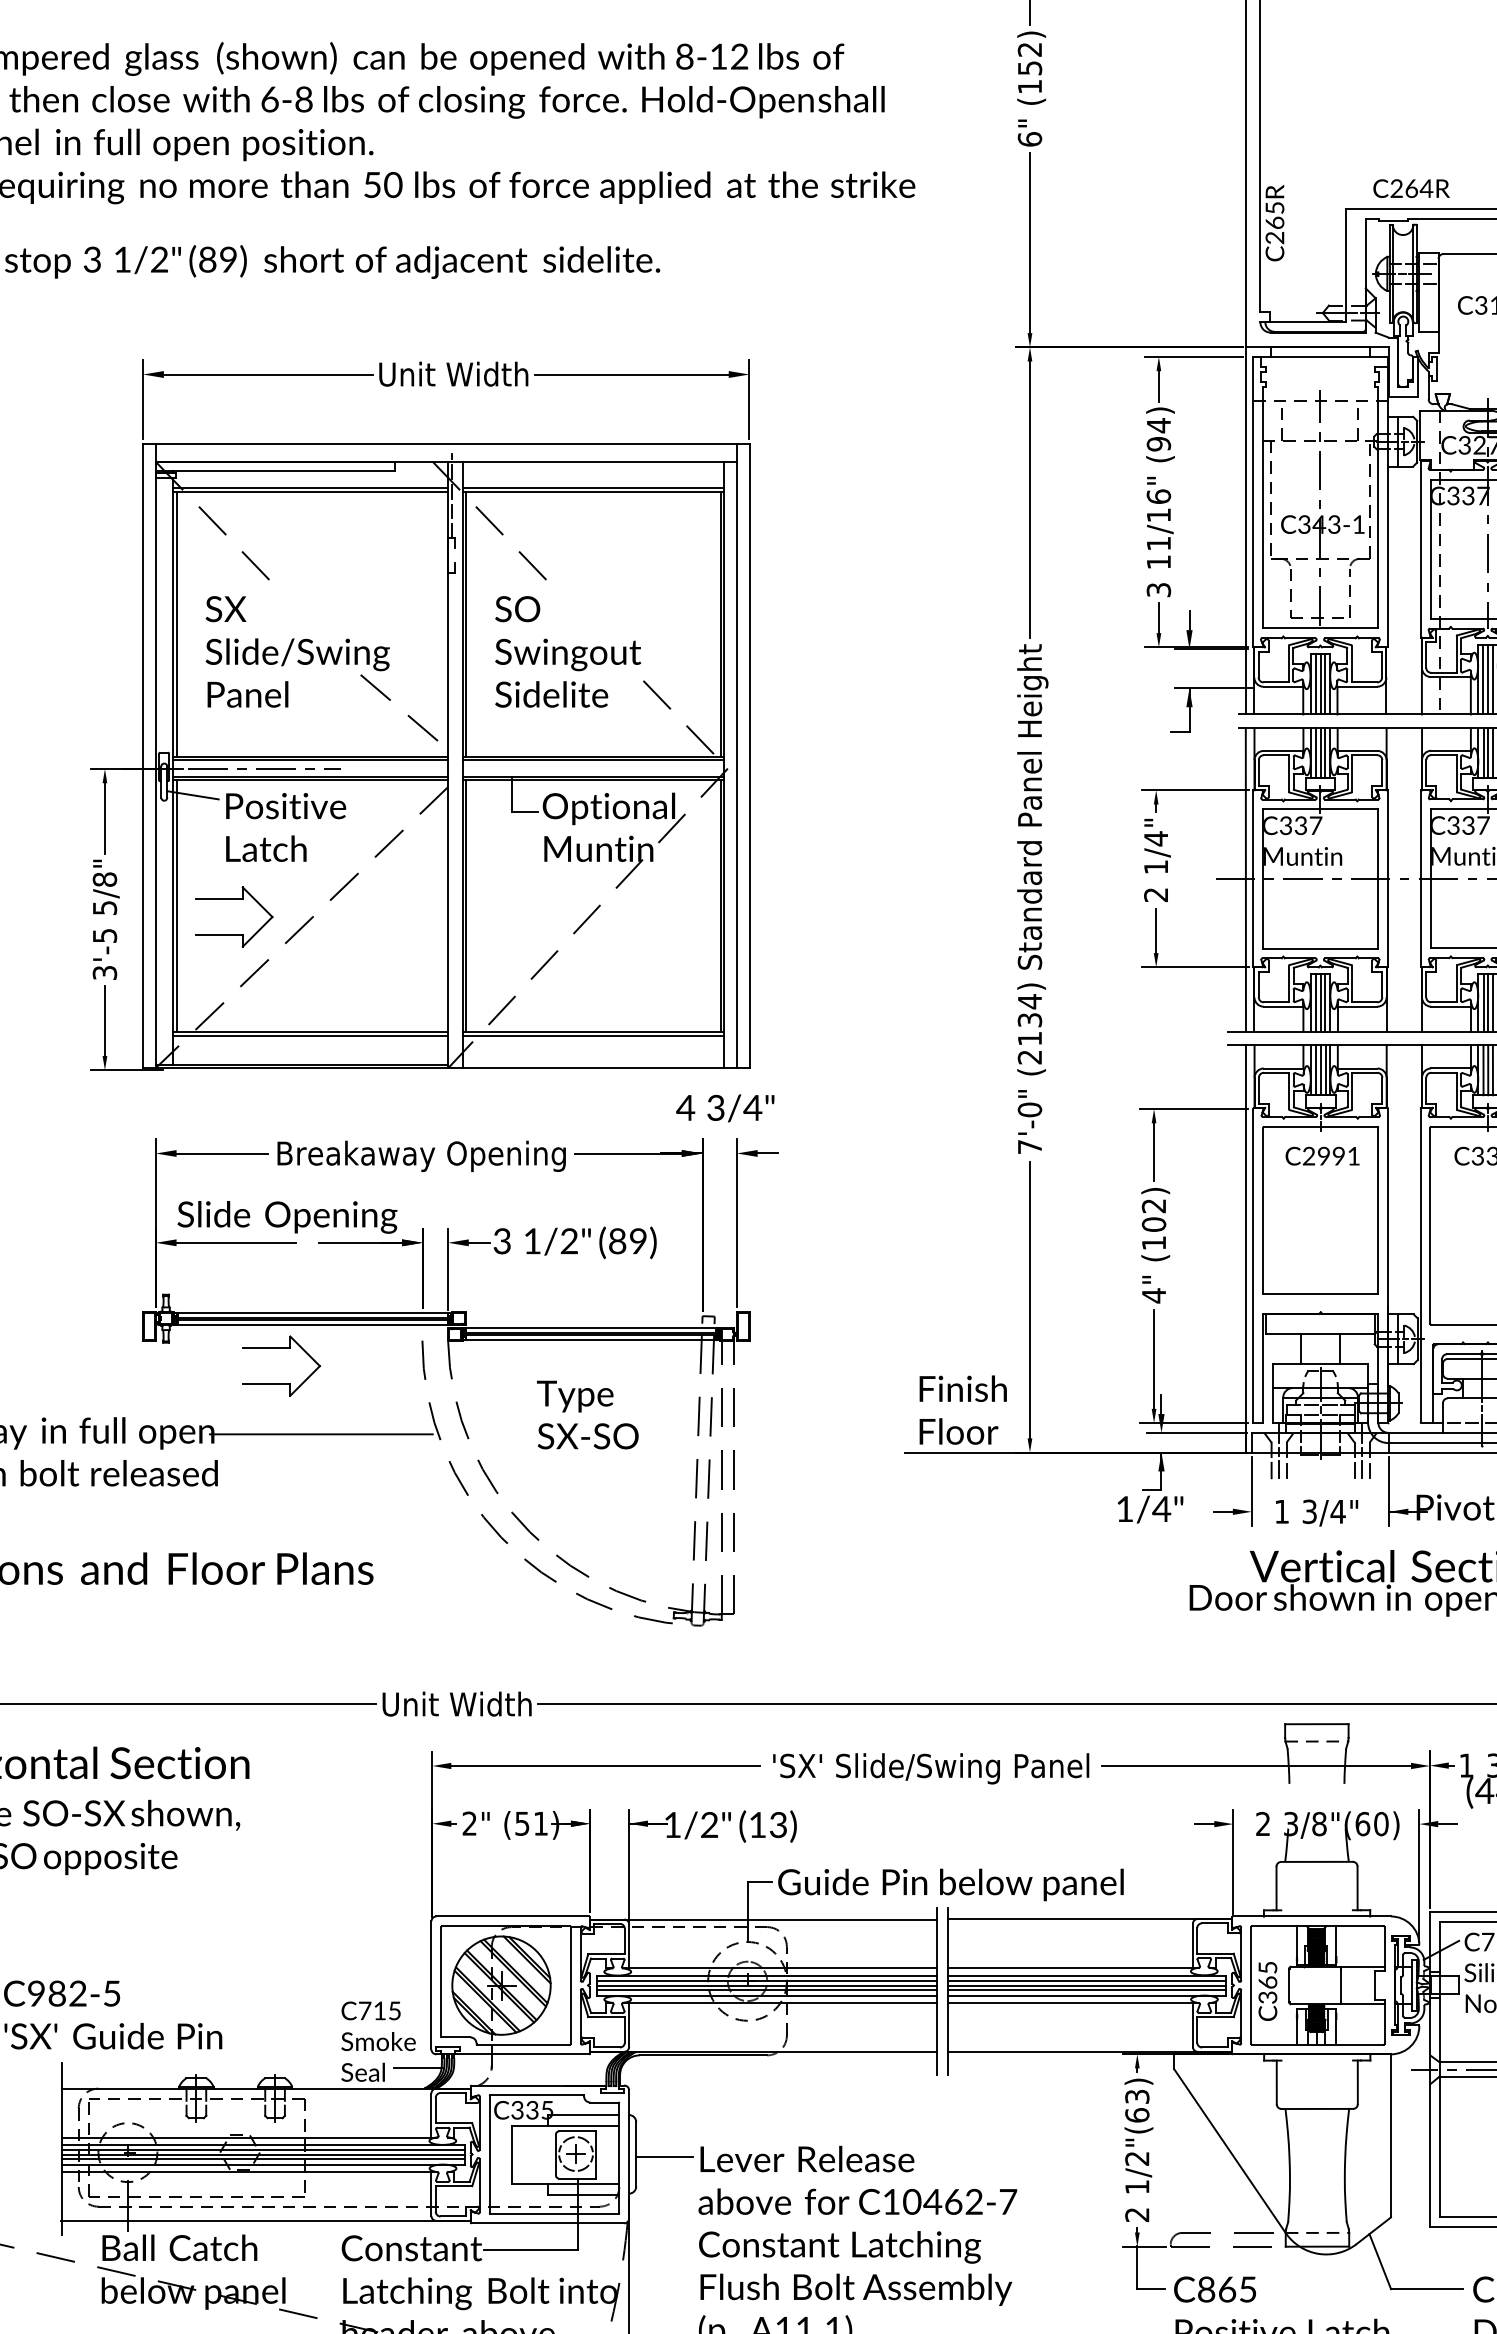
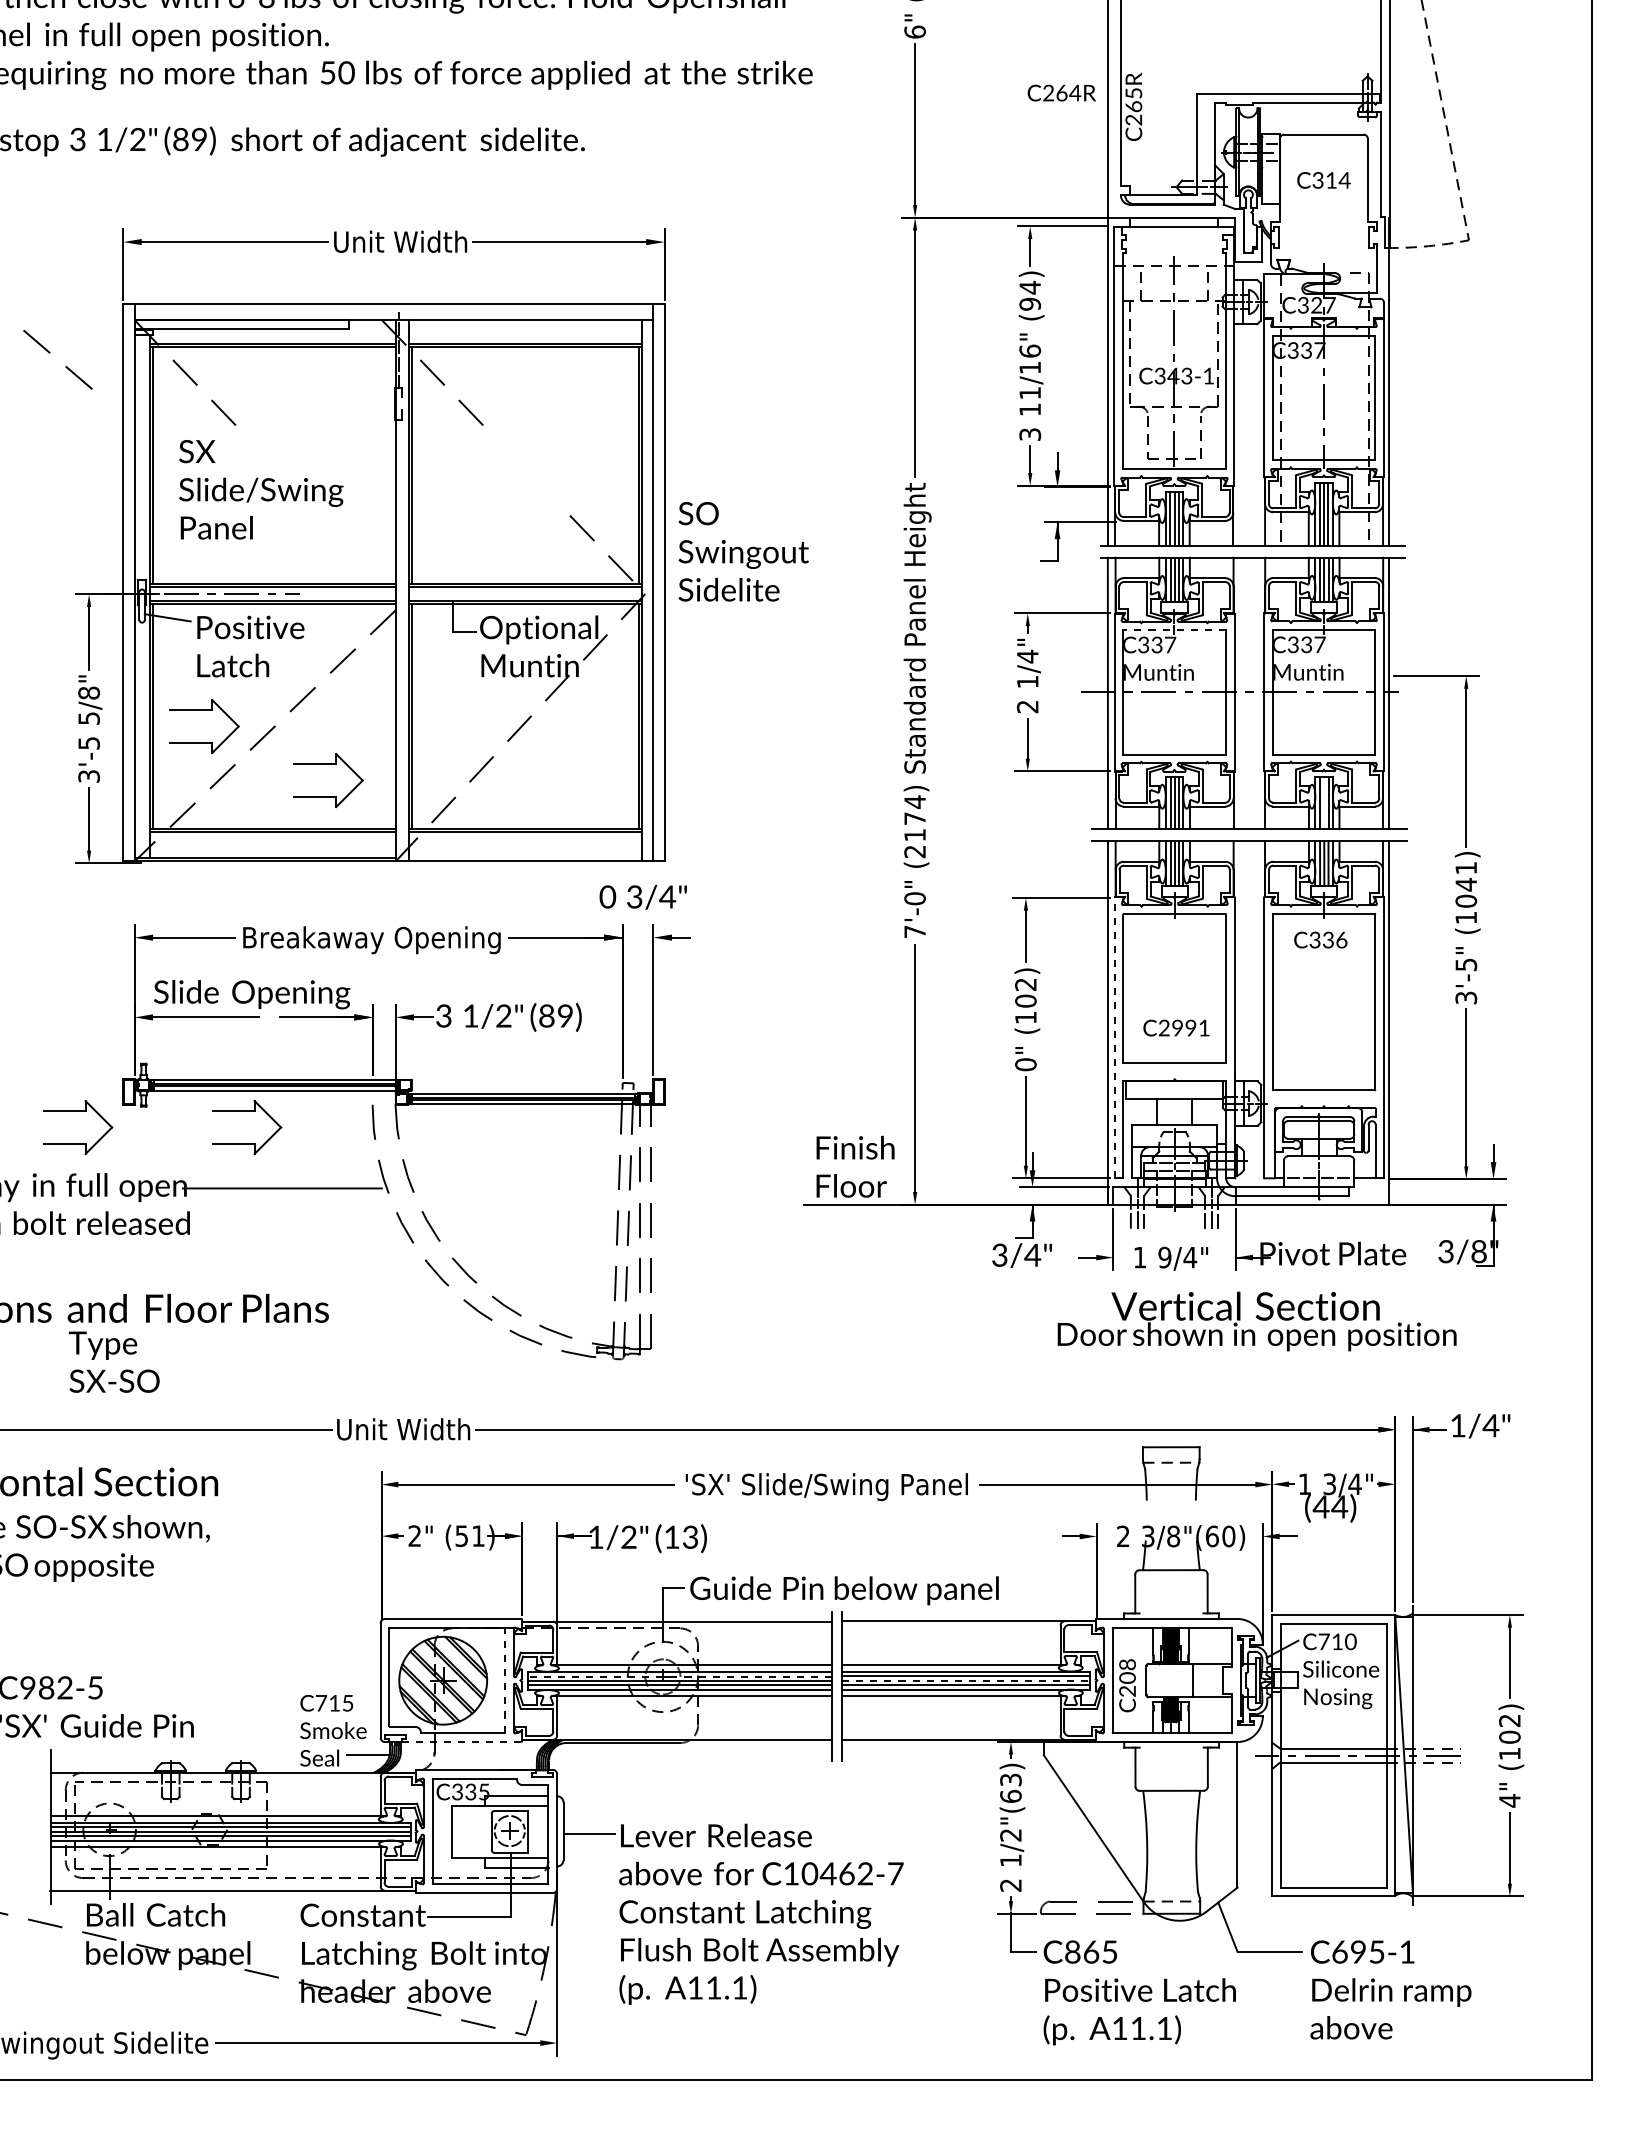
text: (1411, 187) -> (1061, 92), moved
text: (567, 651) -> (743, 551), moved
line: (390, 699) -> (50, 352), moved
line: (1320, 809) -> (1174, 630), solid -> dashed
part: (373, 959) -> (328, 764), added
line: (1488, 1003) -> (1324, 803), removed
text: (1029, 1020) -> (914, 818), (2134) -> (2174)
text: (685, 1107) -> (607, 896), 4 -> 0
text: (1322, 1155) -> (1176, 1027), moved
line: (1253, 1265) -> (1114, 1037), solid -> dashed
text: (1153, 1295) -> (1025, 1064), 4" -> 0"
part: (93, 1348) -> (78, 1111), added
text: (586, 1414) -> (113, 1361), moved
text: (1124, 1508) -> (999, 1254), 1/4" -> 3/4"
text: (1309, 1511) -> (1164, 1257), 3/4" -> 9/4"
line: (766, 1980) -> (679, 1676), solid -> dashed
text: (1267, 1982) -> (1127, 1677), C365 -> C208
line: (571, 1985) -> (505, 1680), solid -> dashed
line: (1087, 1985) -> (966, 1680), solid -> dashed
line: (521, 2054) -> (461, 1742), solid -> dashed

